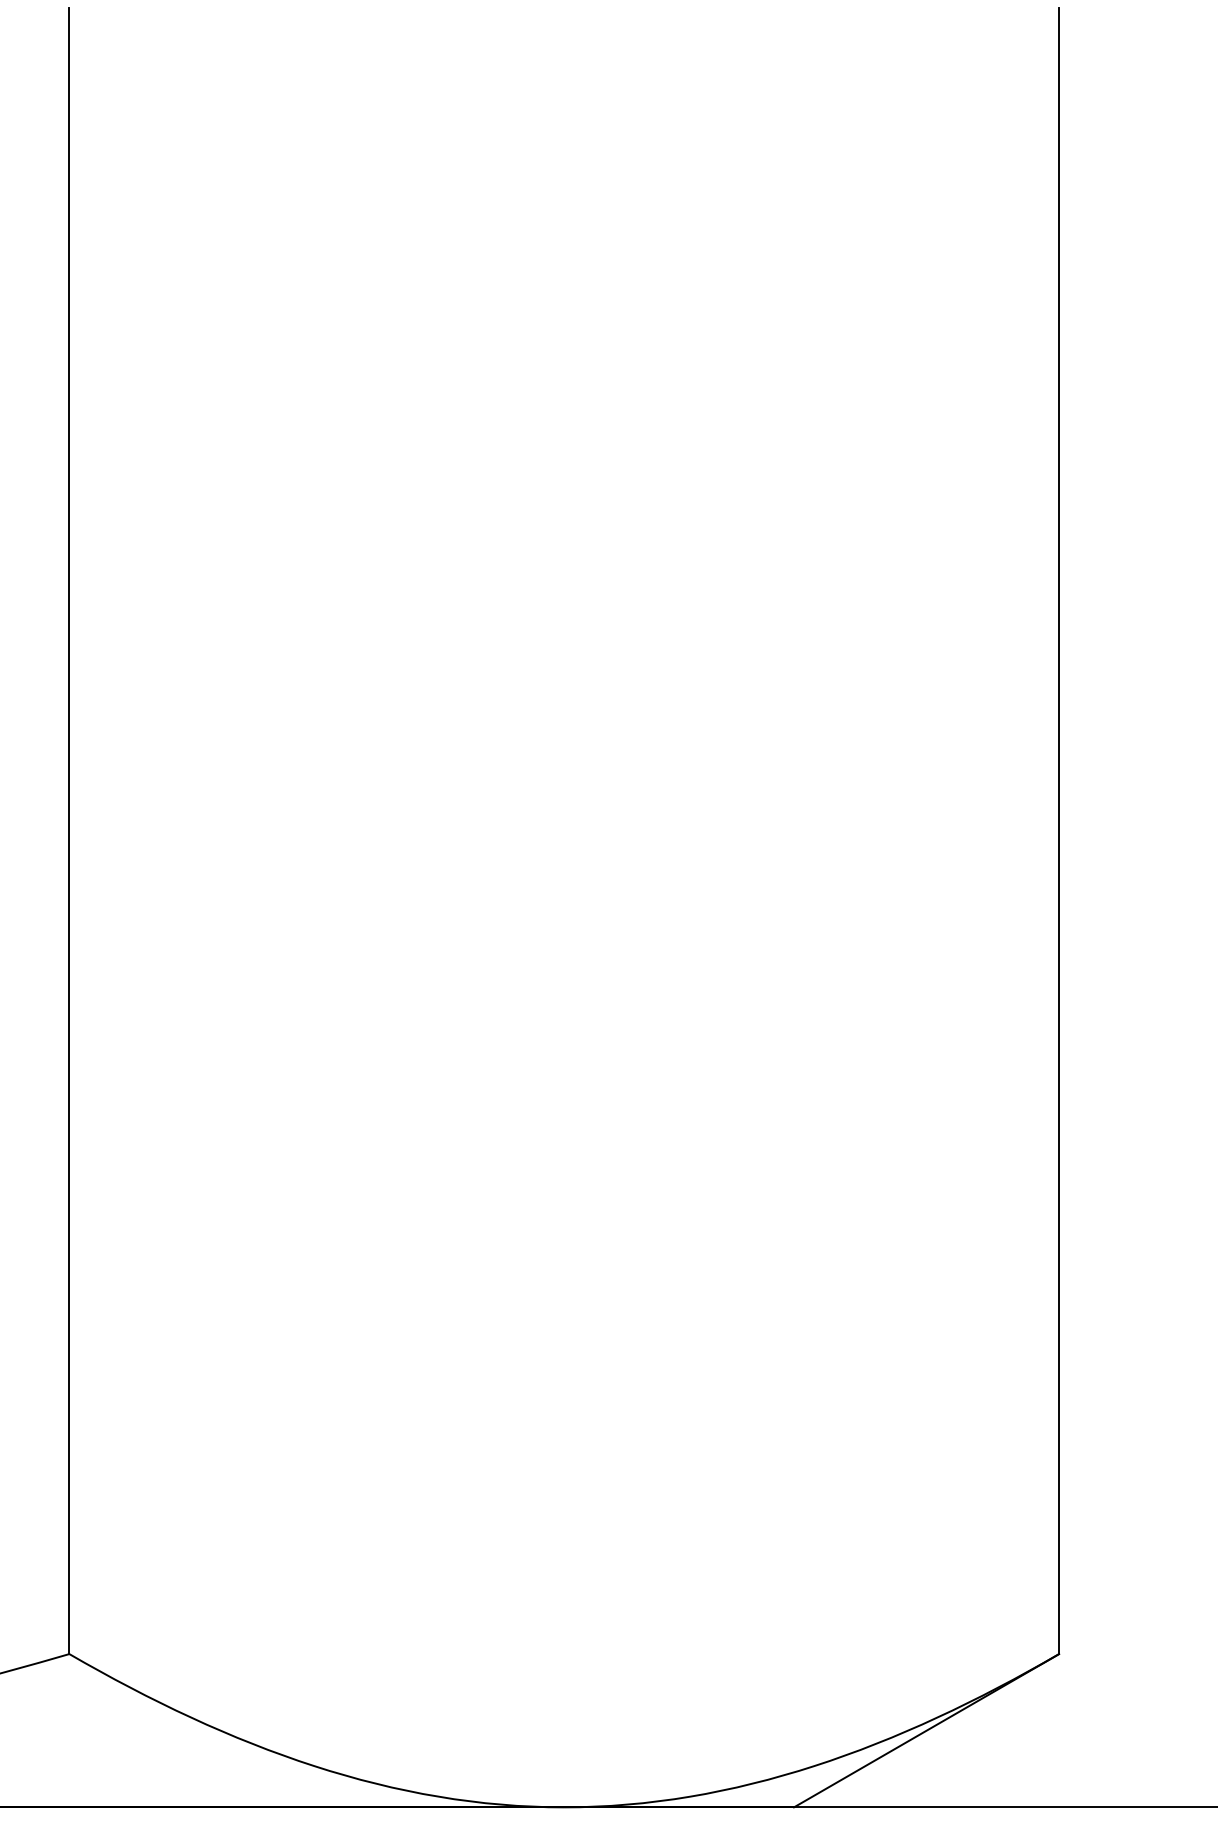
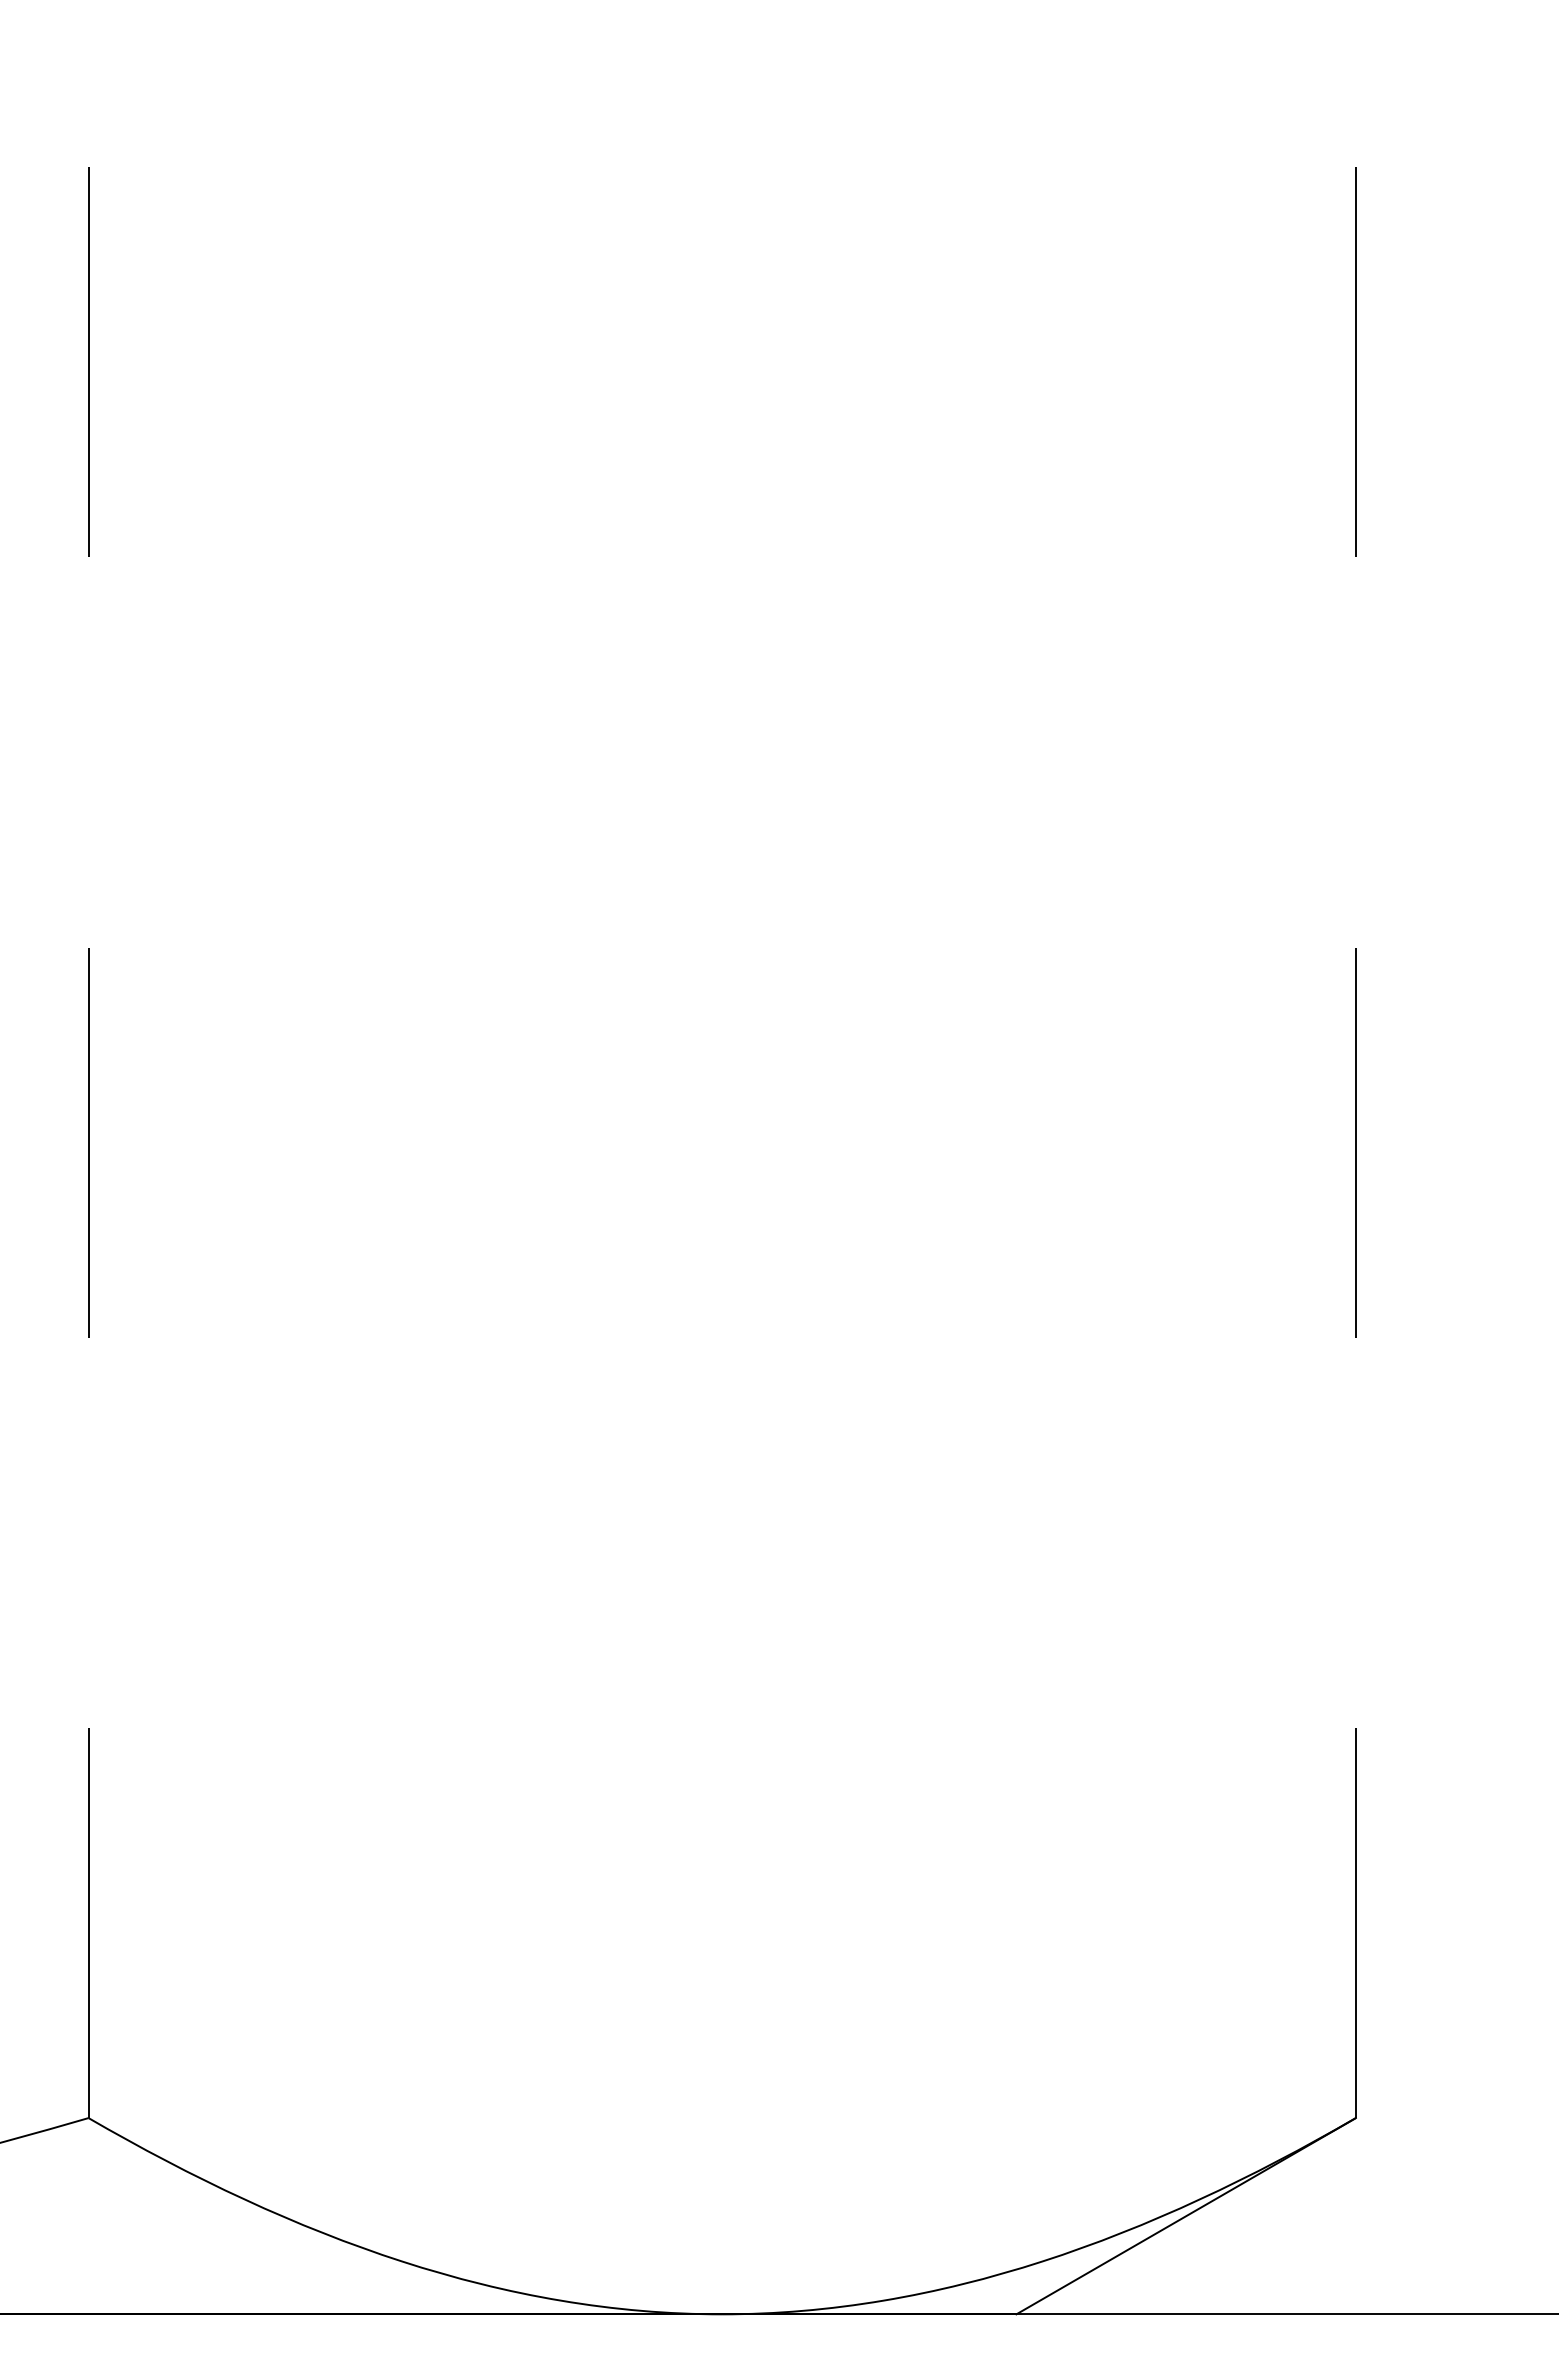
line: (69, 831) -> (88, 1064), solid -> dashed
line: (1058, 831) -> (1355, 1064), solid -> dashed

